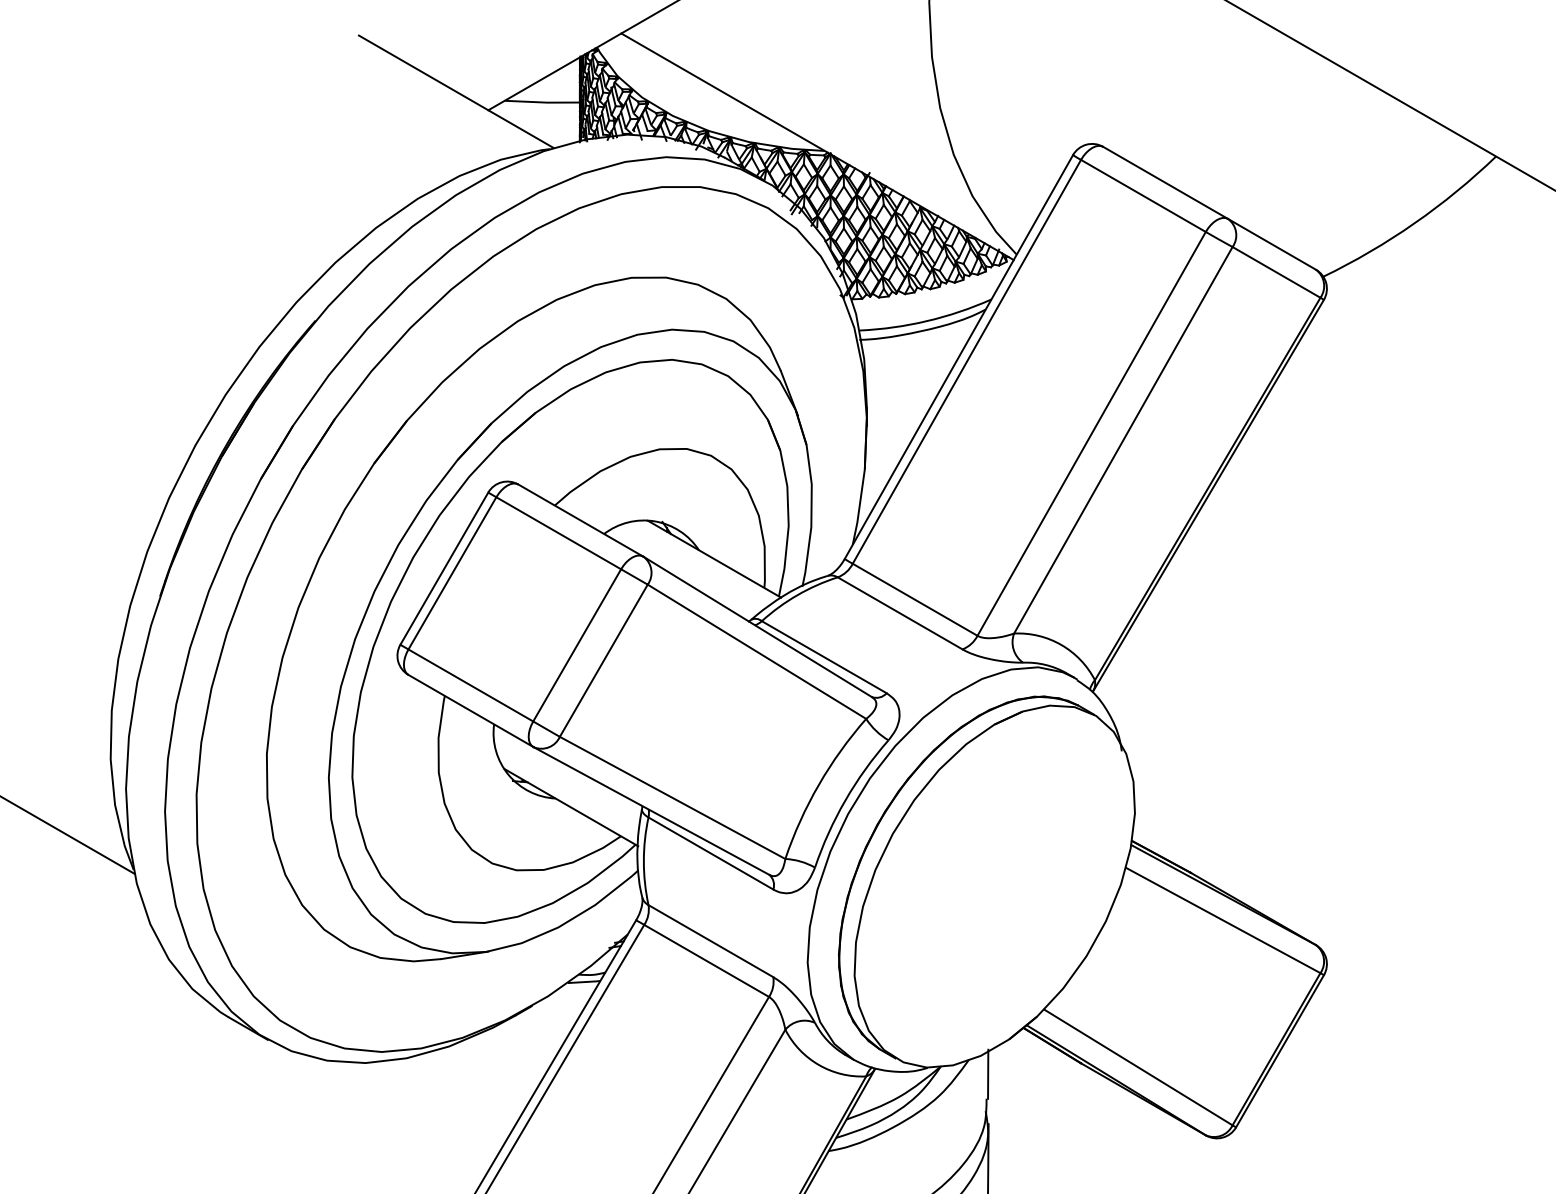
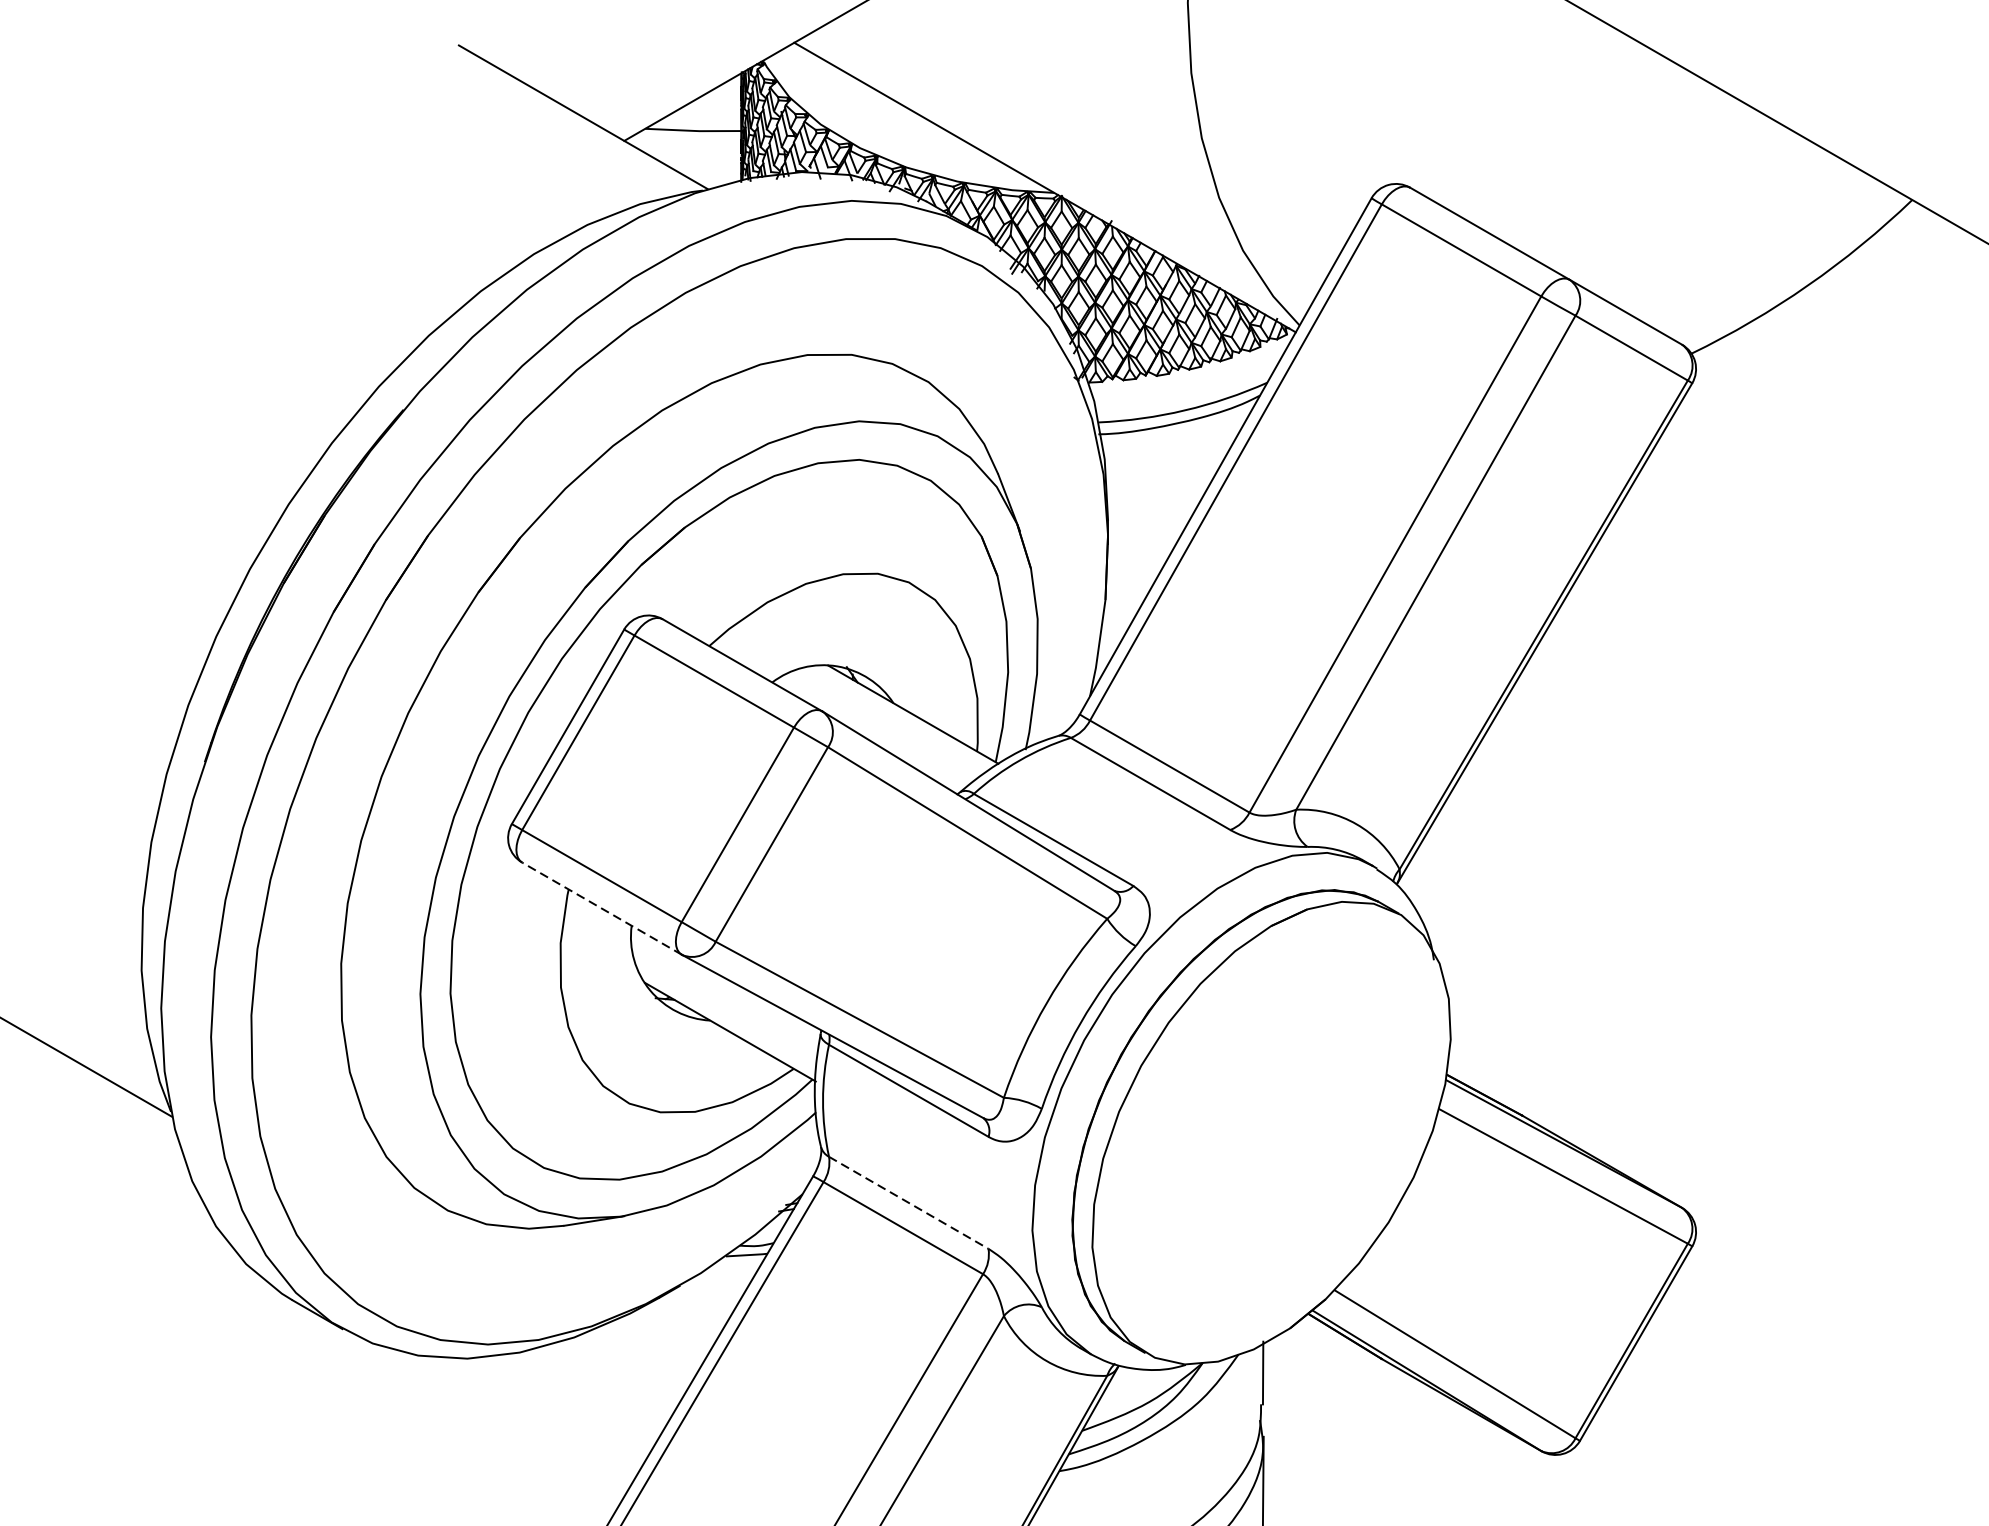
line: (470, 710) -> (601, 908), solid -> dashed
line: (711, 941) -> (909, 1203), solid -> dashed

